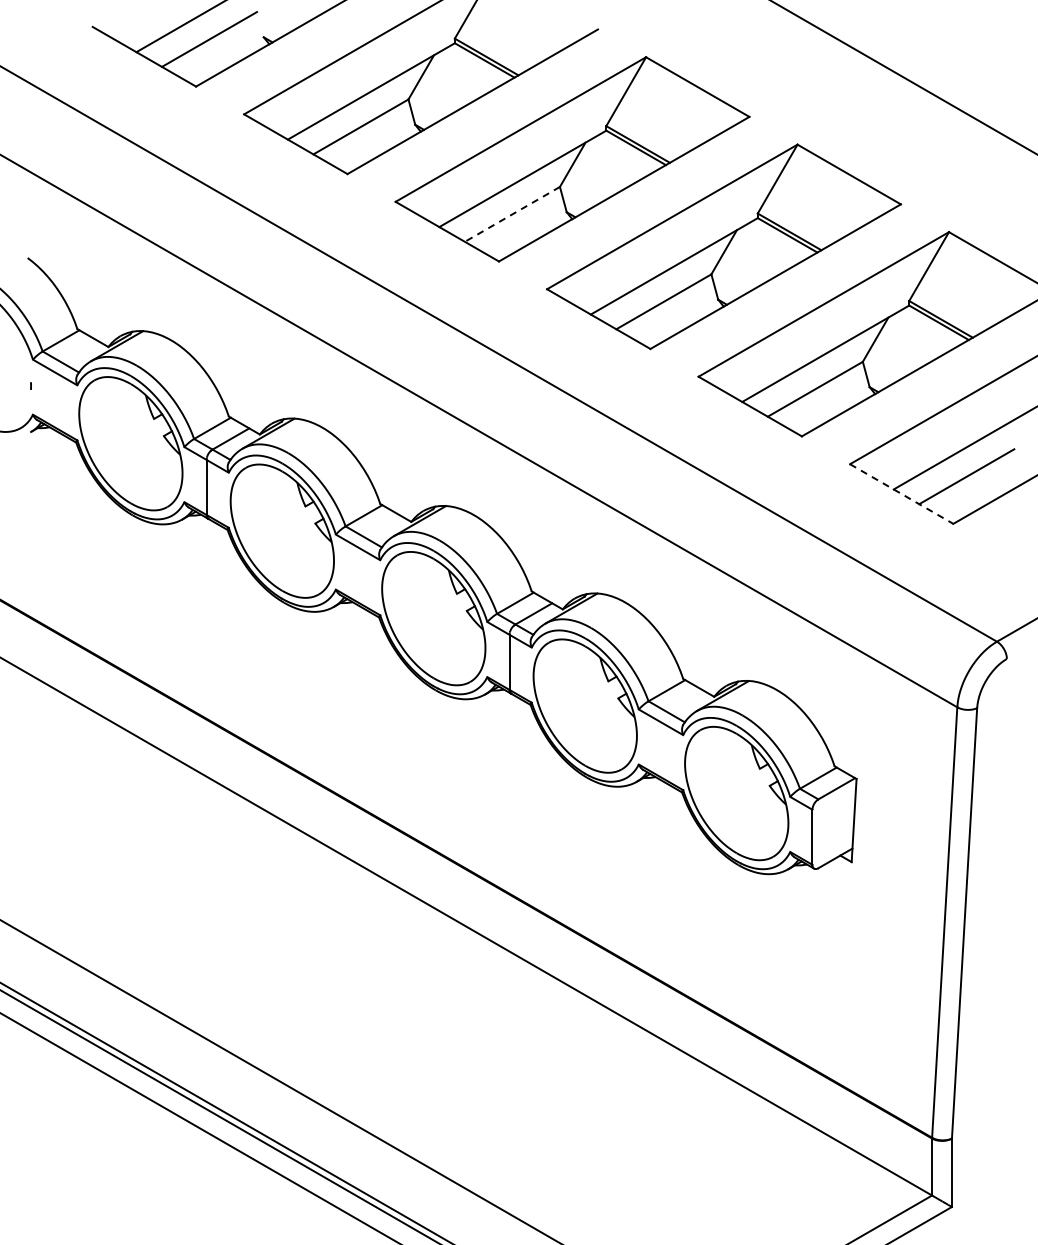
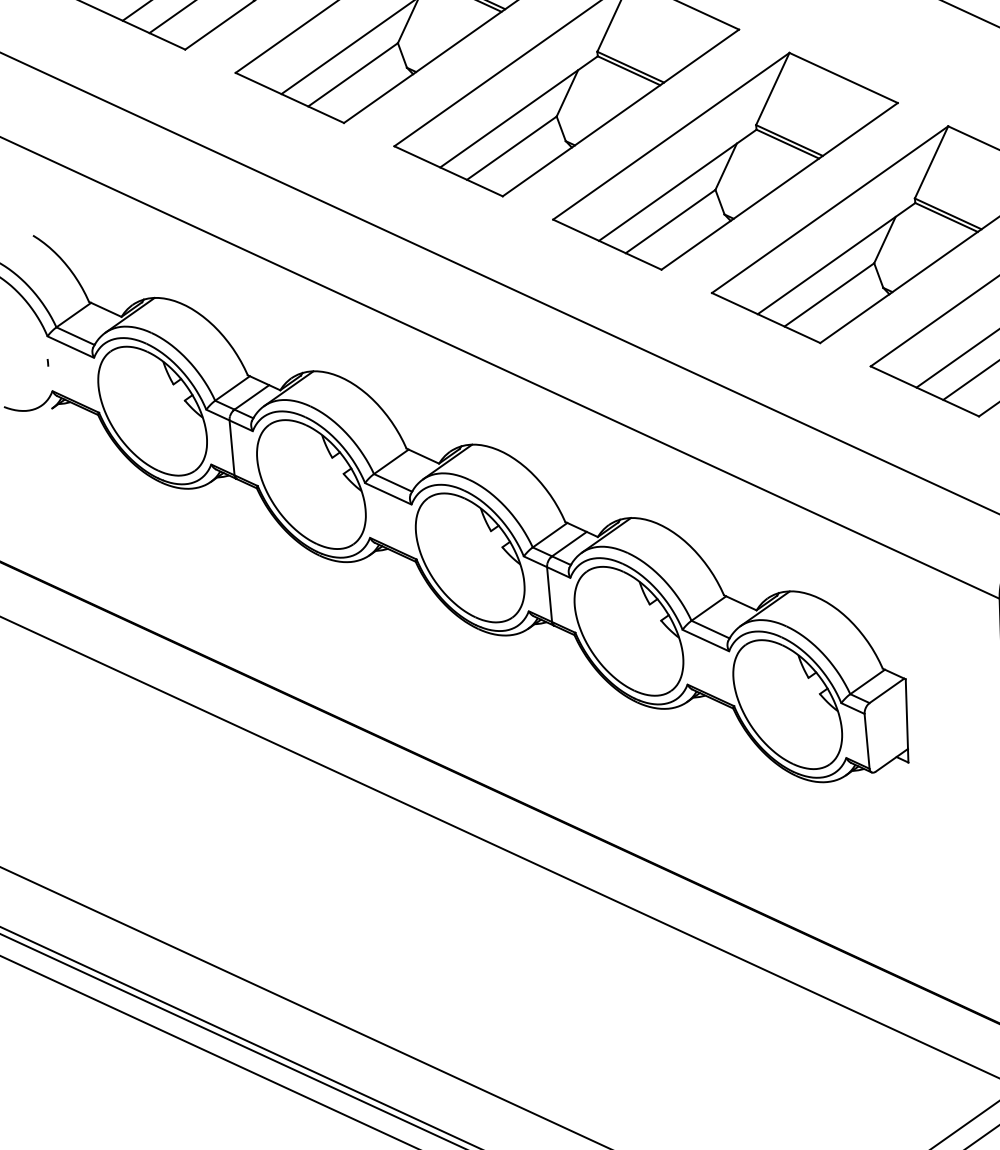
line: (512, 214) -> (511, 148), dashed -> solid
line: (901, 494) -> (924, 391), dashed -> solid

